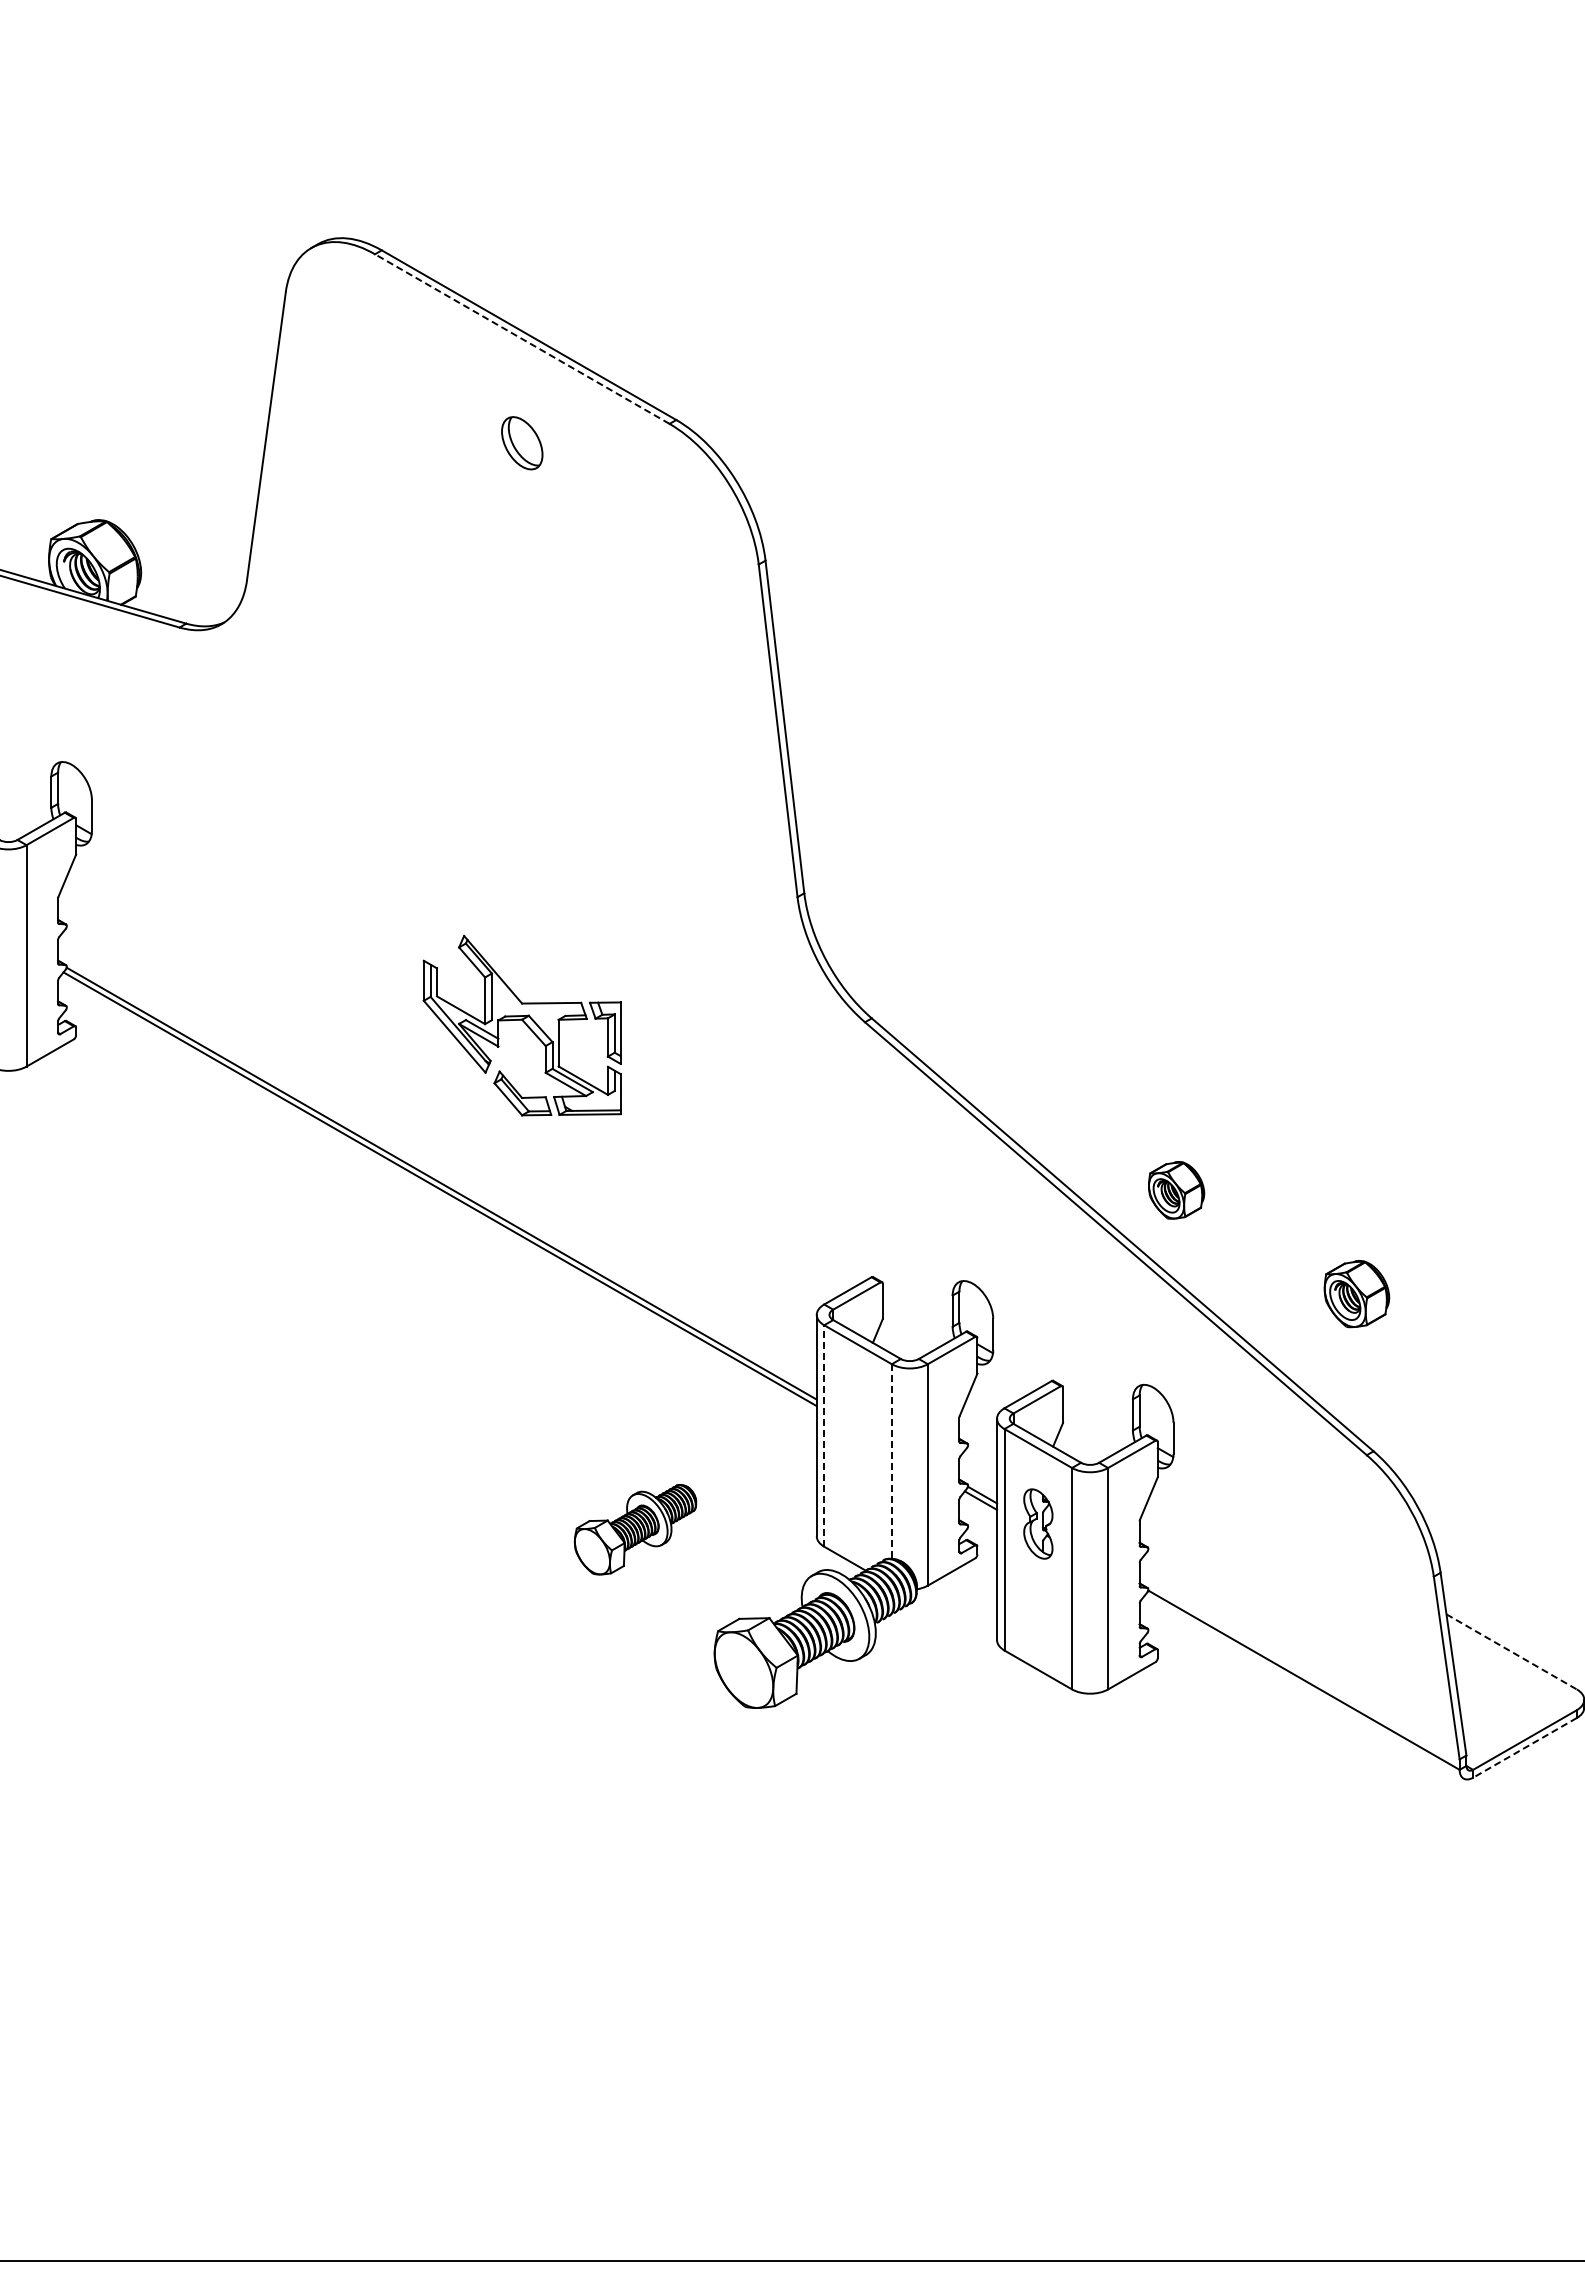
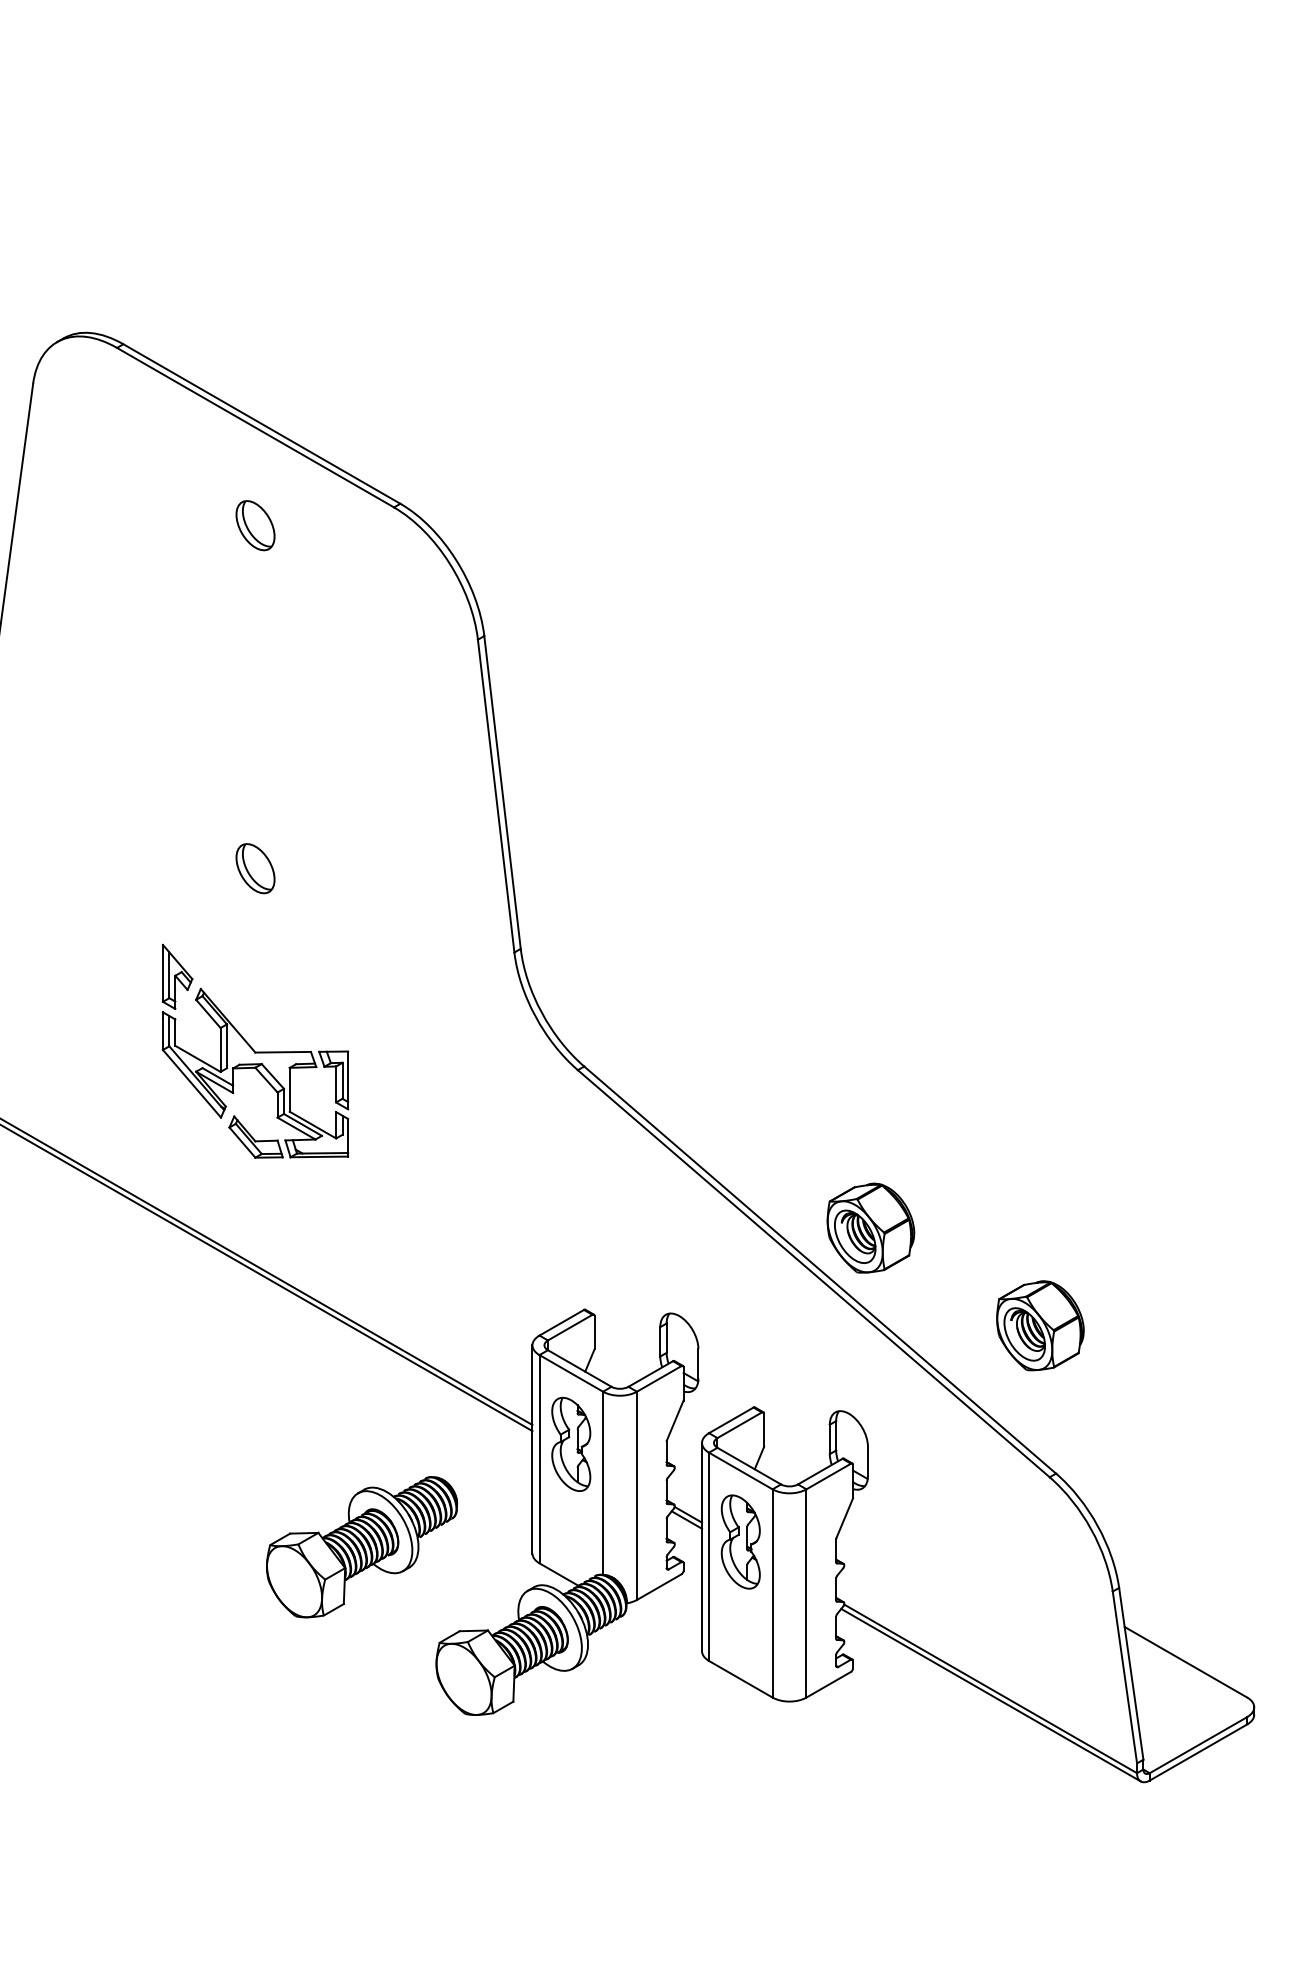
line: (522, 339) -> (255, 428), dashed -> solid
part: (522, 808) -> (255, 869), added
part: (439, 923) -> (177, 977), added
part: (1176, 1190) -> (870, 1228), size x1.67
part: (1356, 1293) -> (1040, 1325), size x1.43
part: (857, 1419) -> (570, 1443), added
line: (824, 1435) -> (539, 1458), dashed -> solid
line: (891, 1462) -> (602, 1484), dashed -> solid
part: (1038, 1523) -> (741, 1541), size x1.43
part: (635, 1529) -> (362, 1547), size x1.67
line: (1512, 1652) -> (1186, 1662), dashed -> solid
line: (1304, 1686) -> (991, 1694), added
line: (1525, 1747) -> (1198, 1752), dashed -> solid

